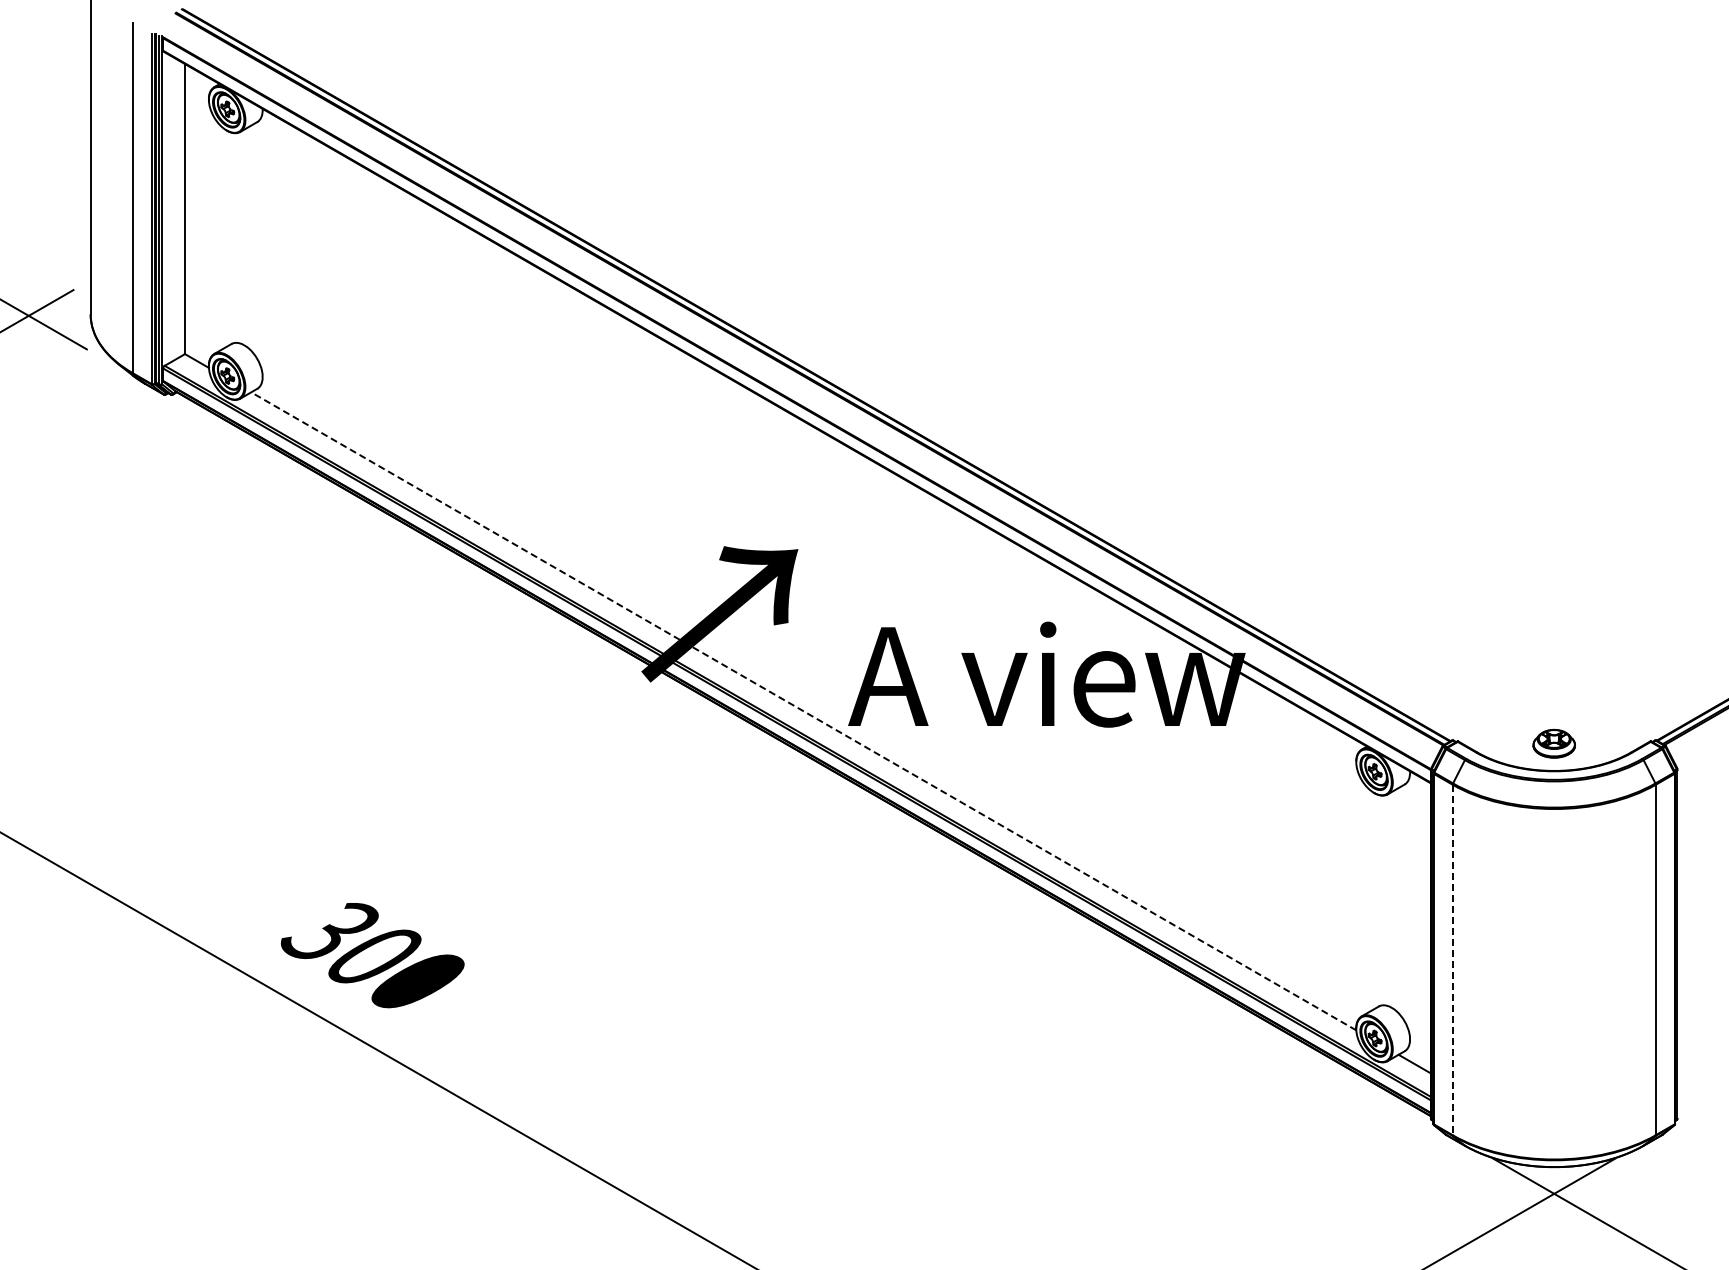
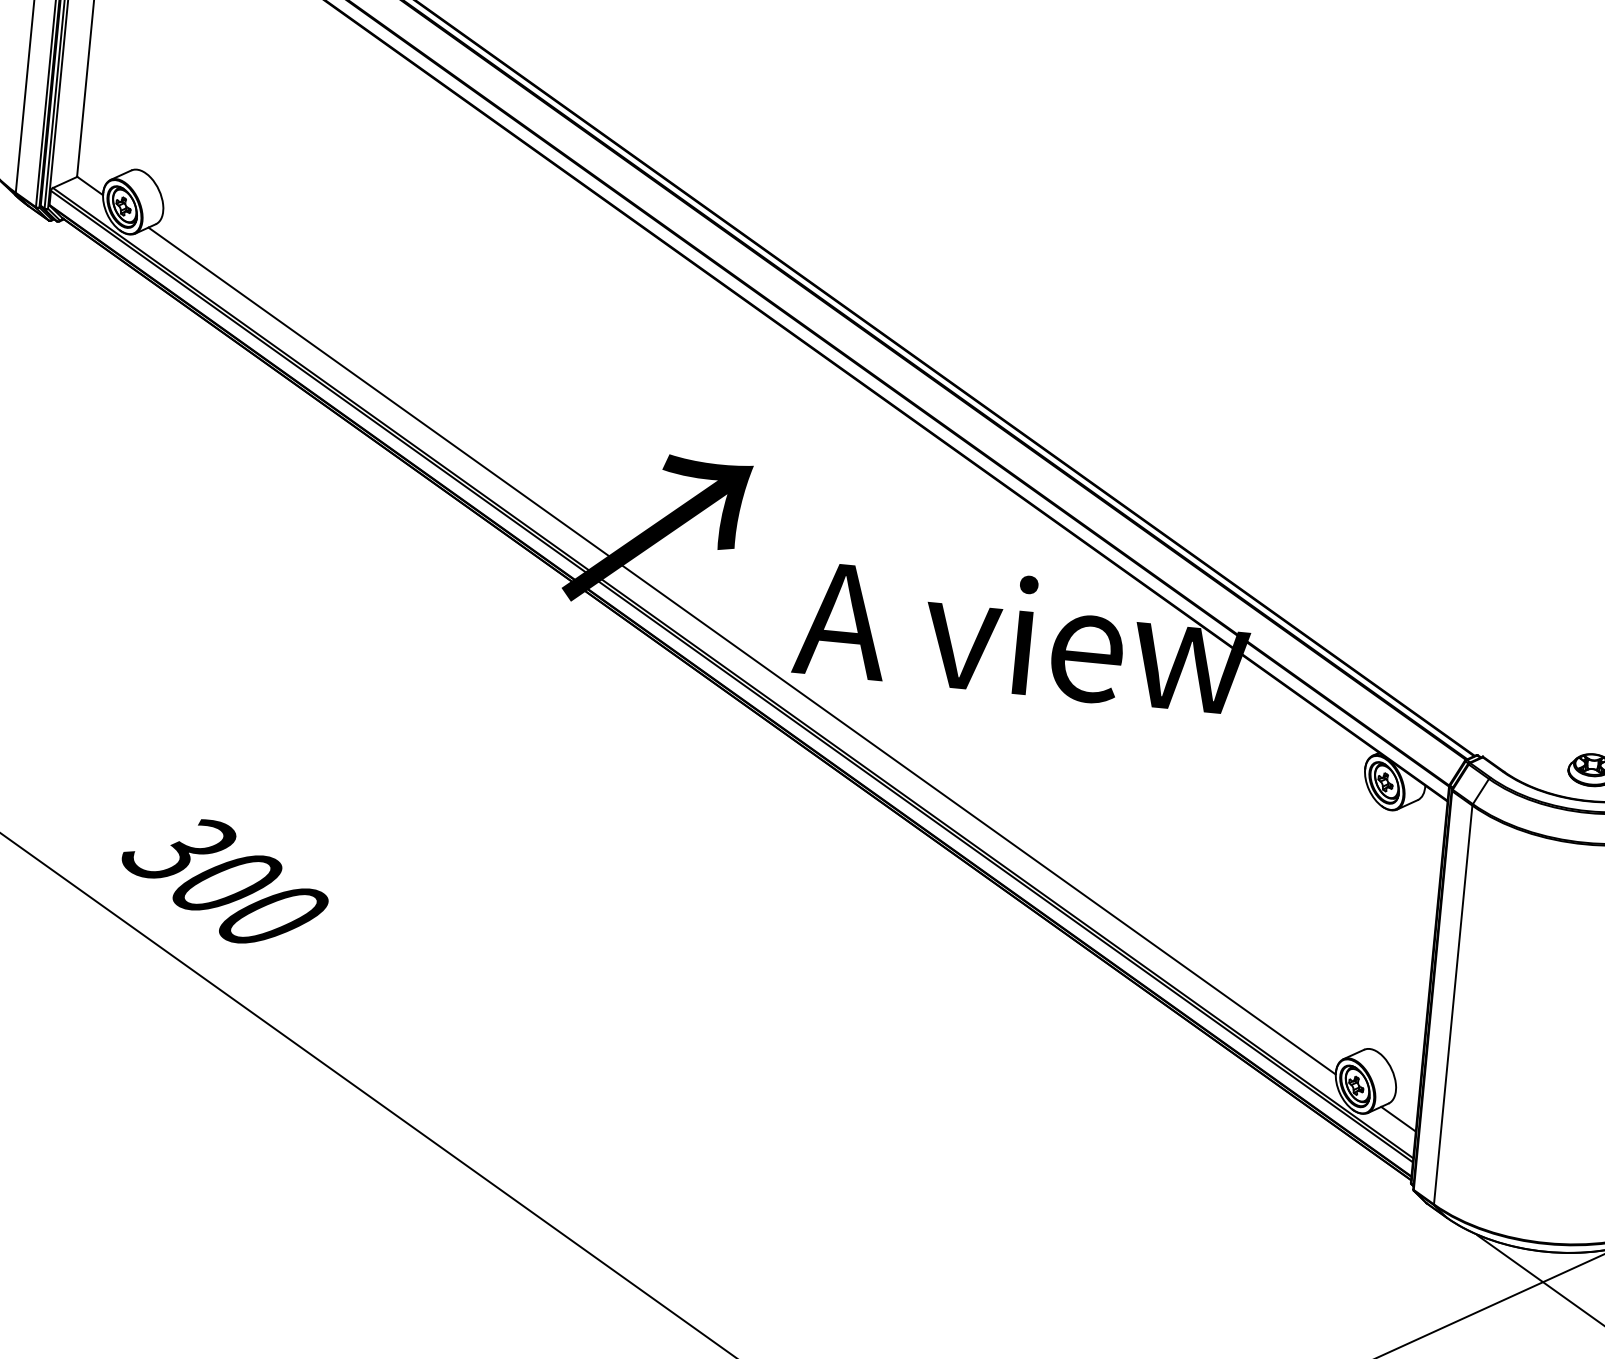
line: (803, 711) -> (741, 651), dashed -> solid
line: (1452, 960) -> (1452, 1005), dashed -> solid

